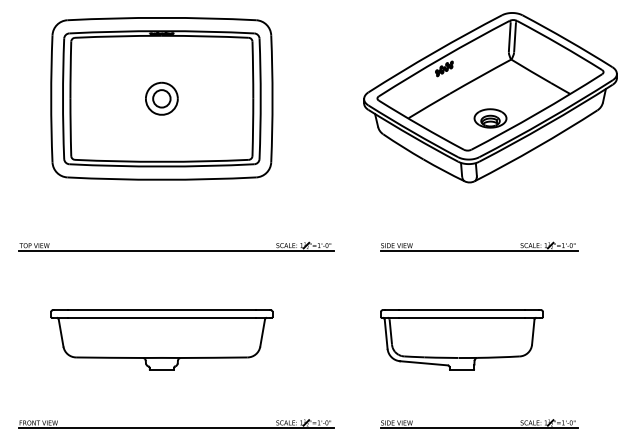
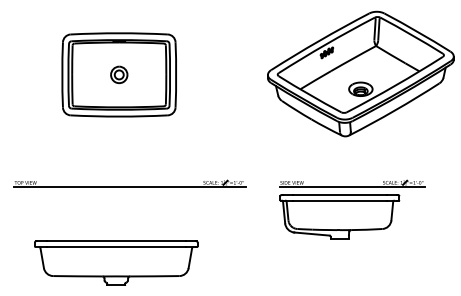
part: (161, 98) -> (118, 74), size x0.7
part: (161, 339) -> (116, 262), moved
part: (461, 339) -> (339, 216), moved

